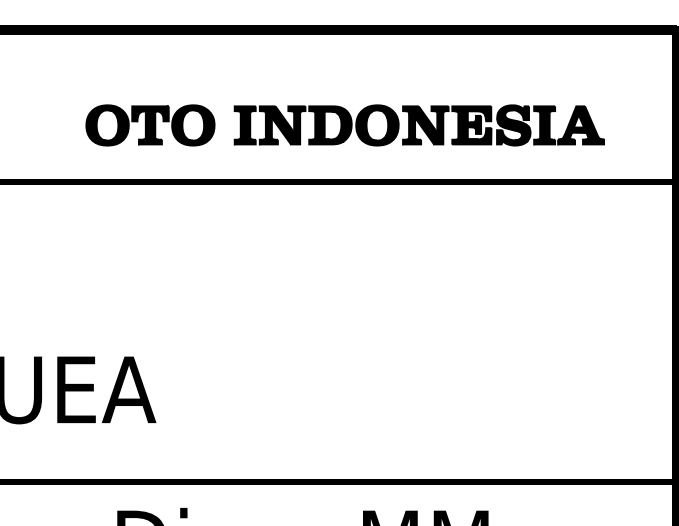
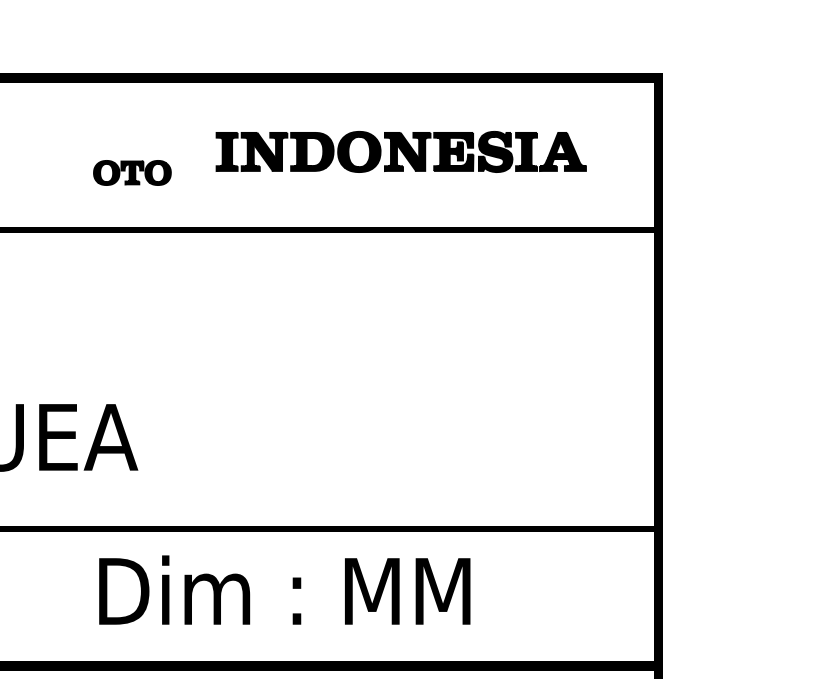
part: (150, 124) -> (132, 172), size x0.6
part: (418, 124) -> (400, 151), moved

